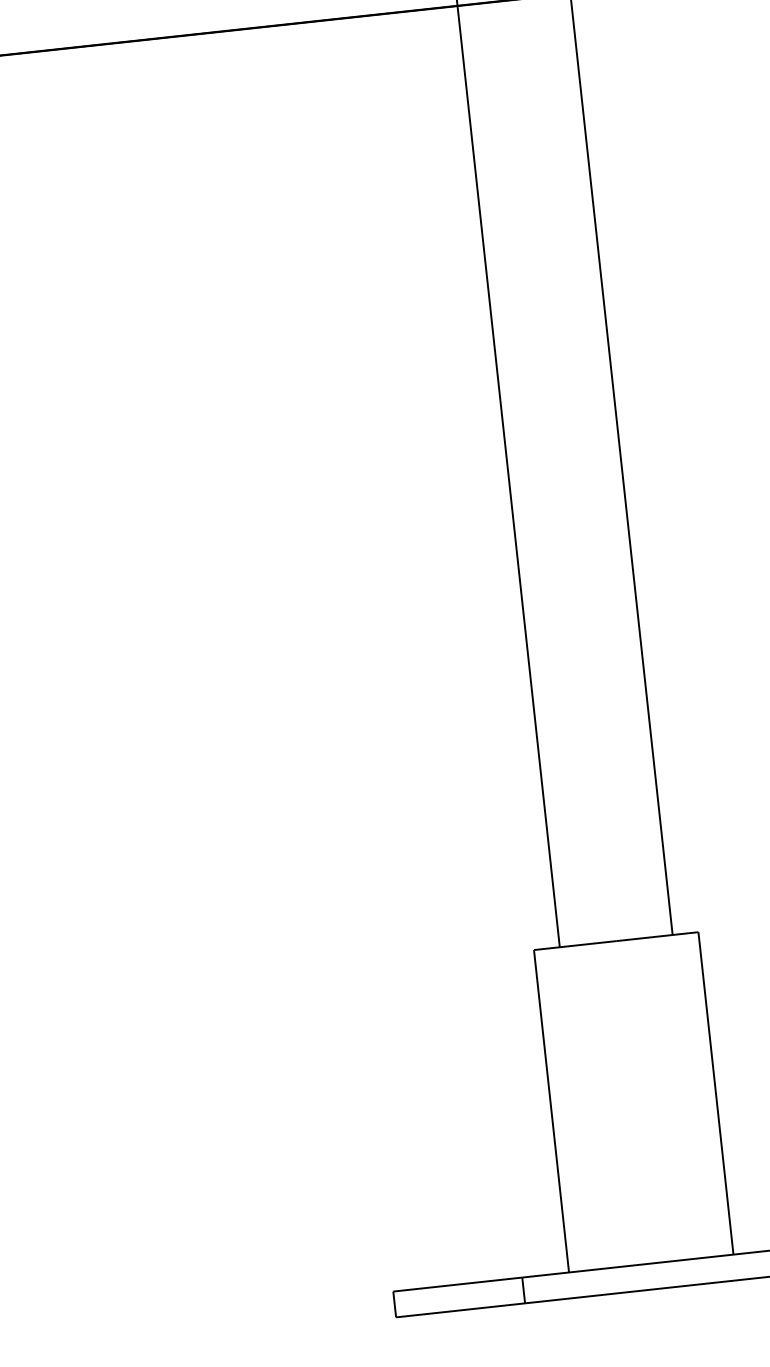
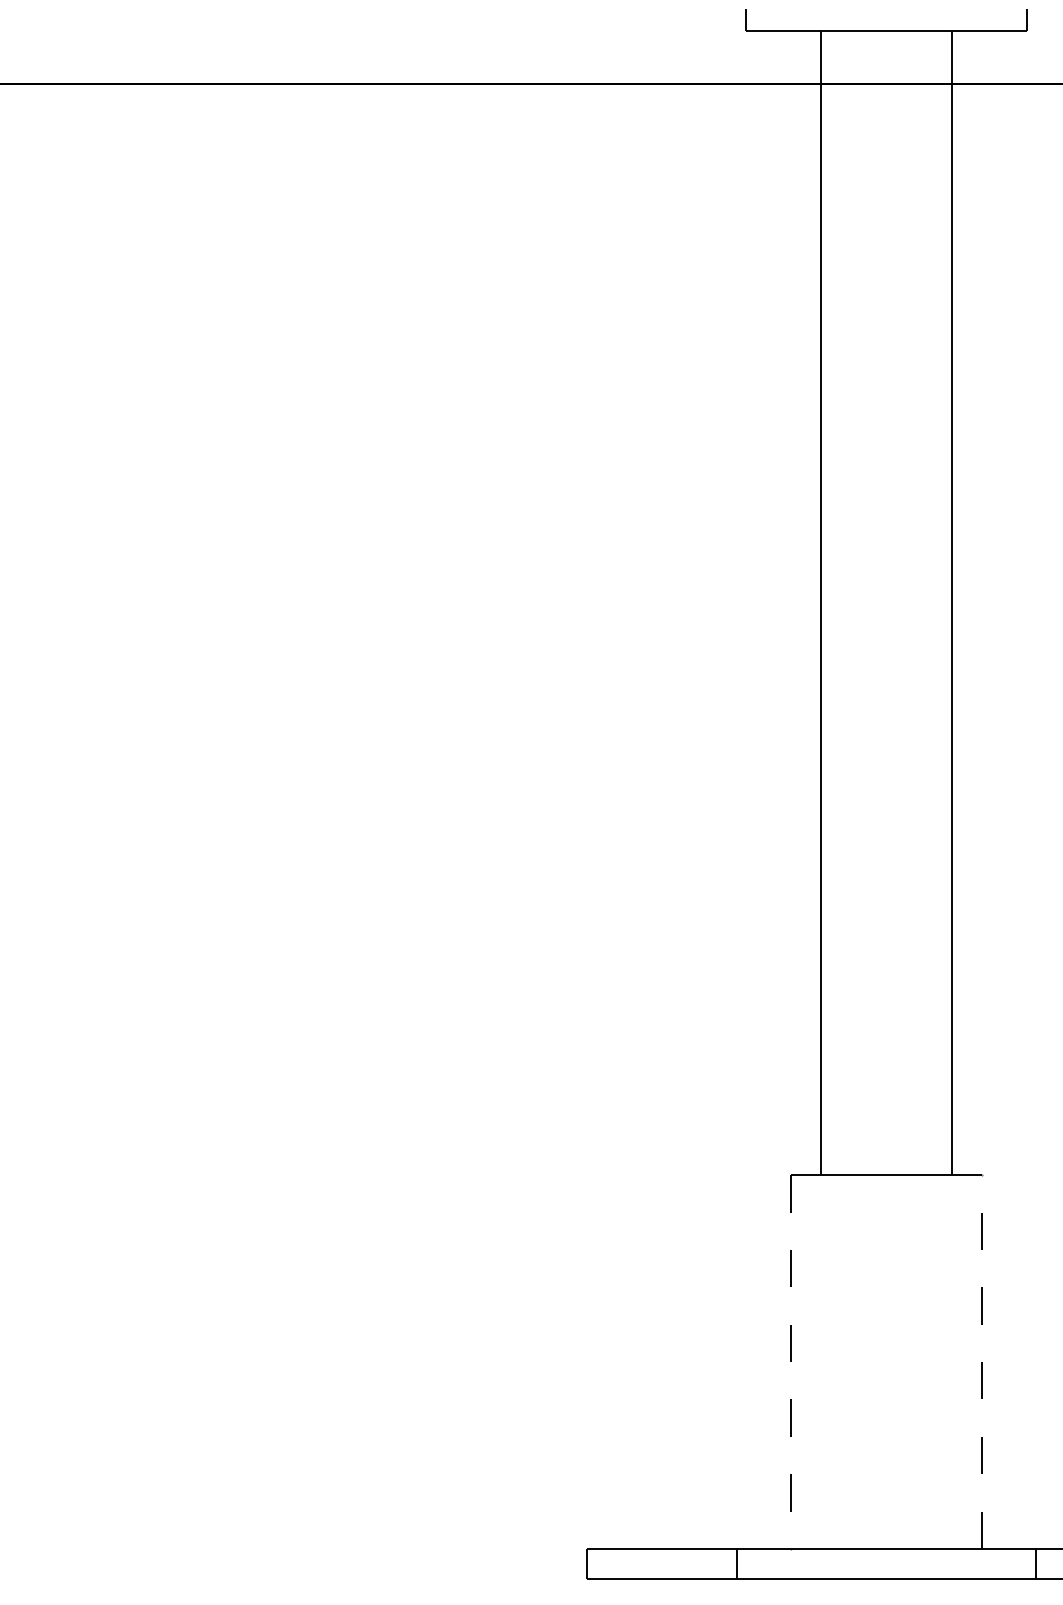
line: (715, 1093) -> (981, 1362), solid -> dashed
line: (551, 1111) -> (791, 1362), solid -> dashed

